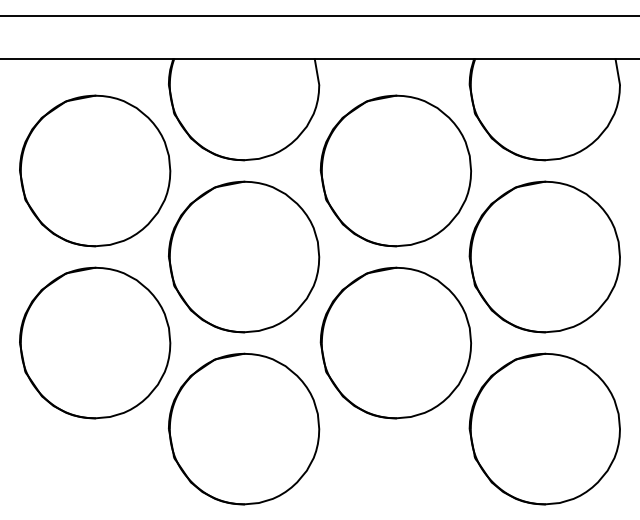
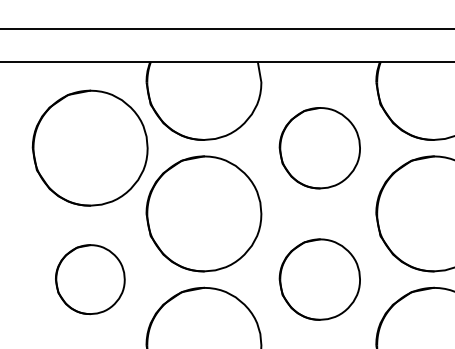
part: (395, 170) -> (319, 147), size x0.7
part: (95, 342) -> (90, 279), size x0.6
part: (395, 342) -> (319, 279), size x0.7

